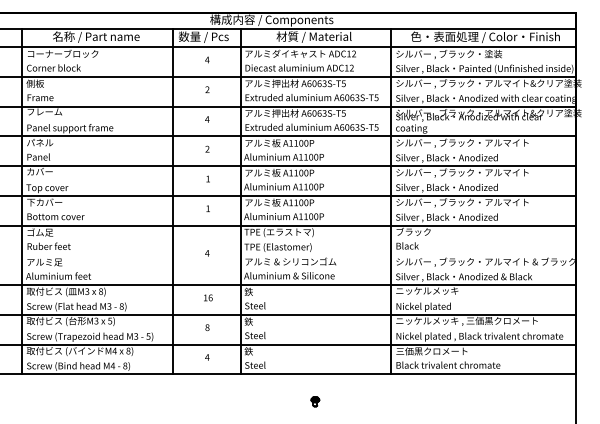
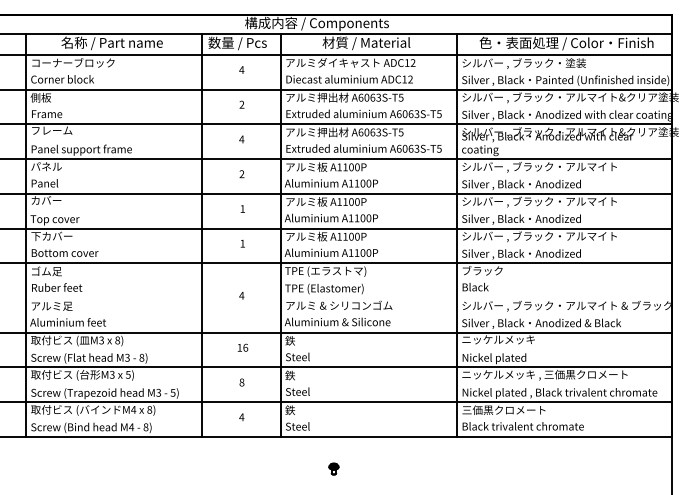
part: (314, 401) -> (333, 468), moved

